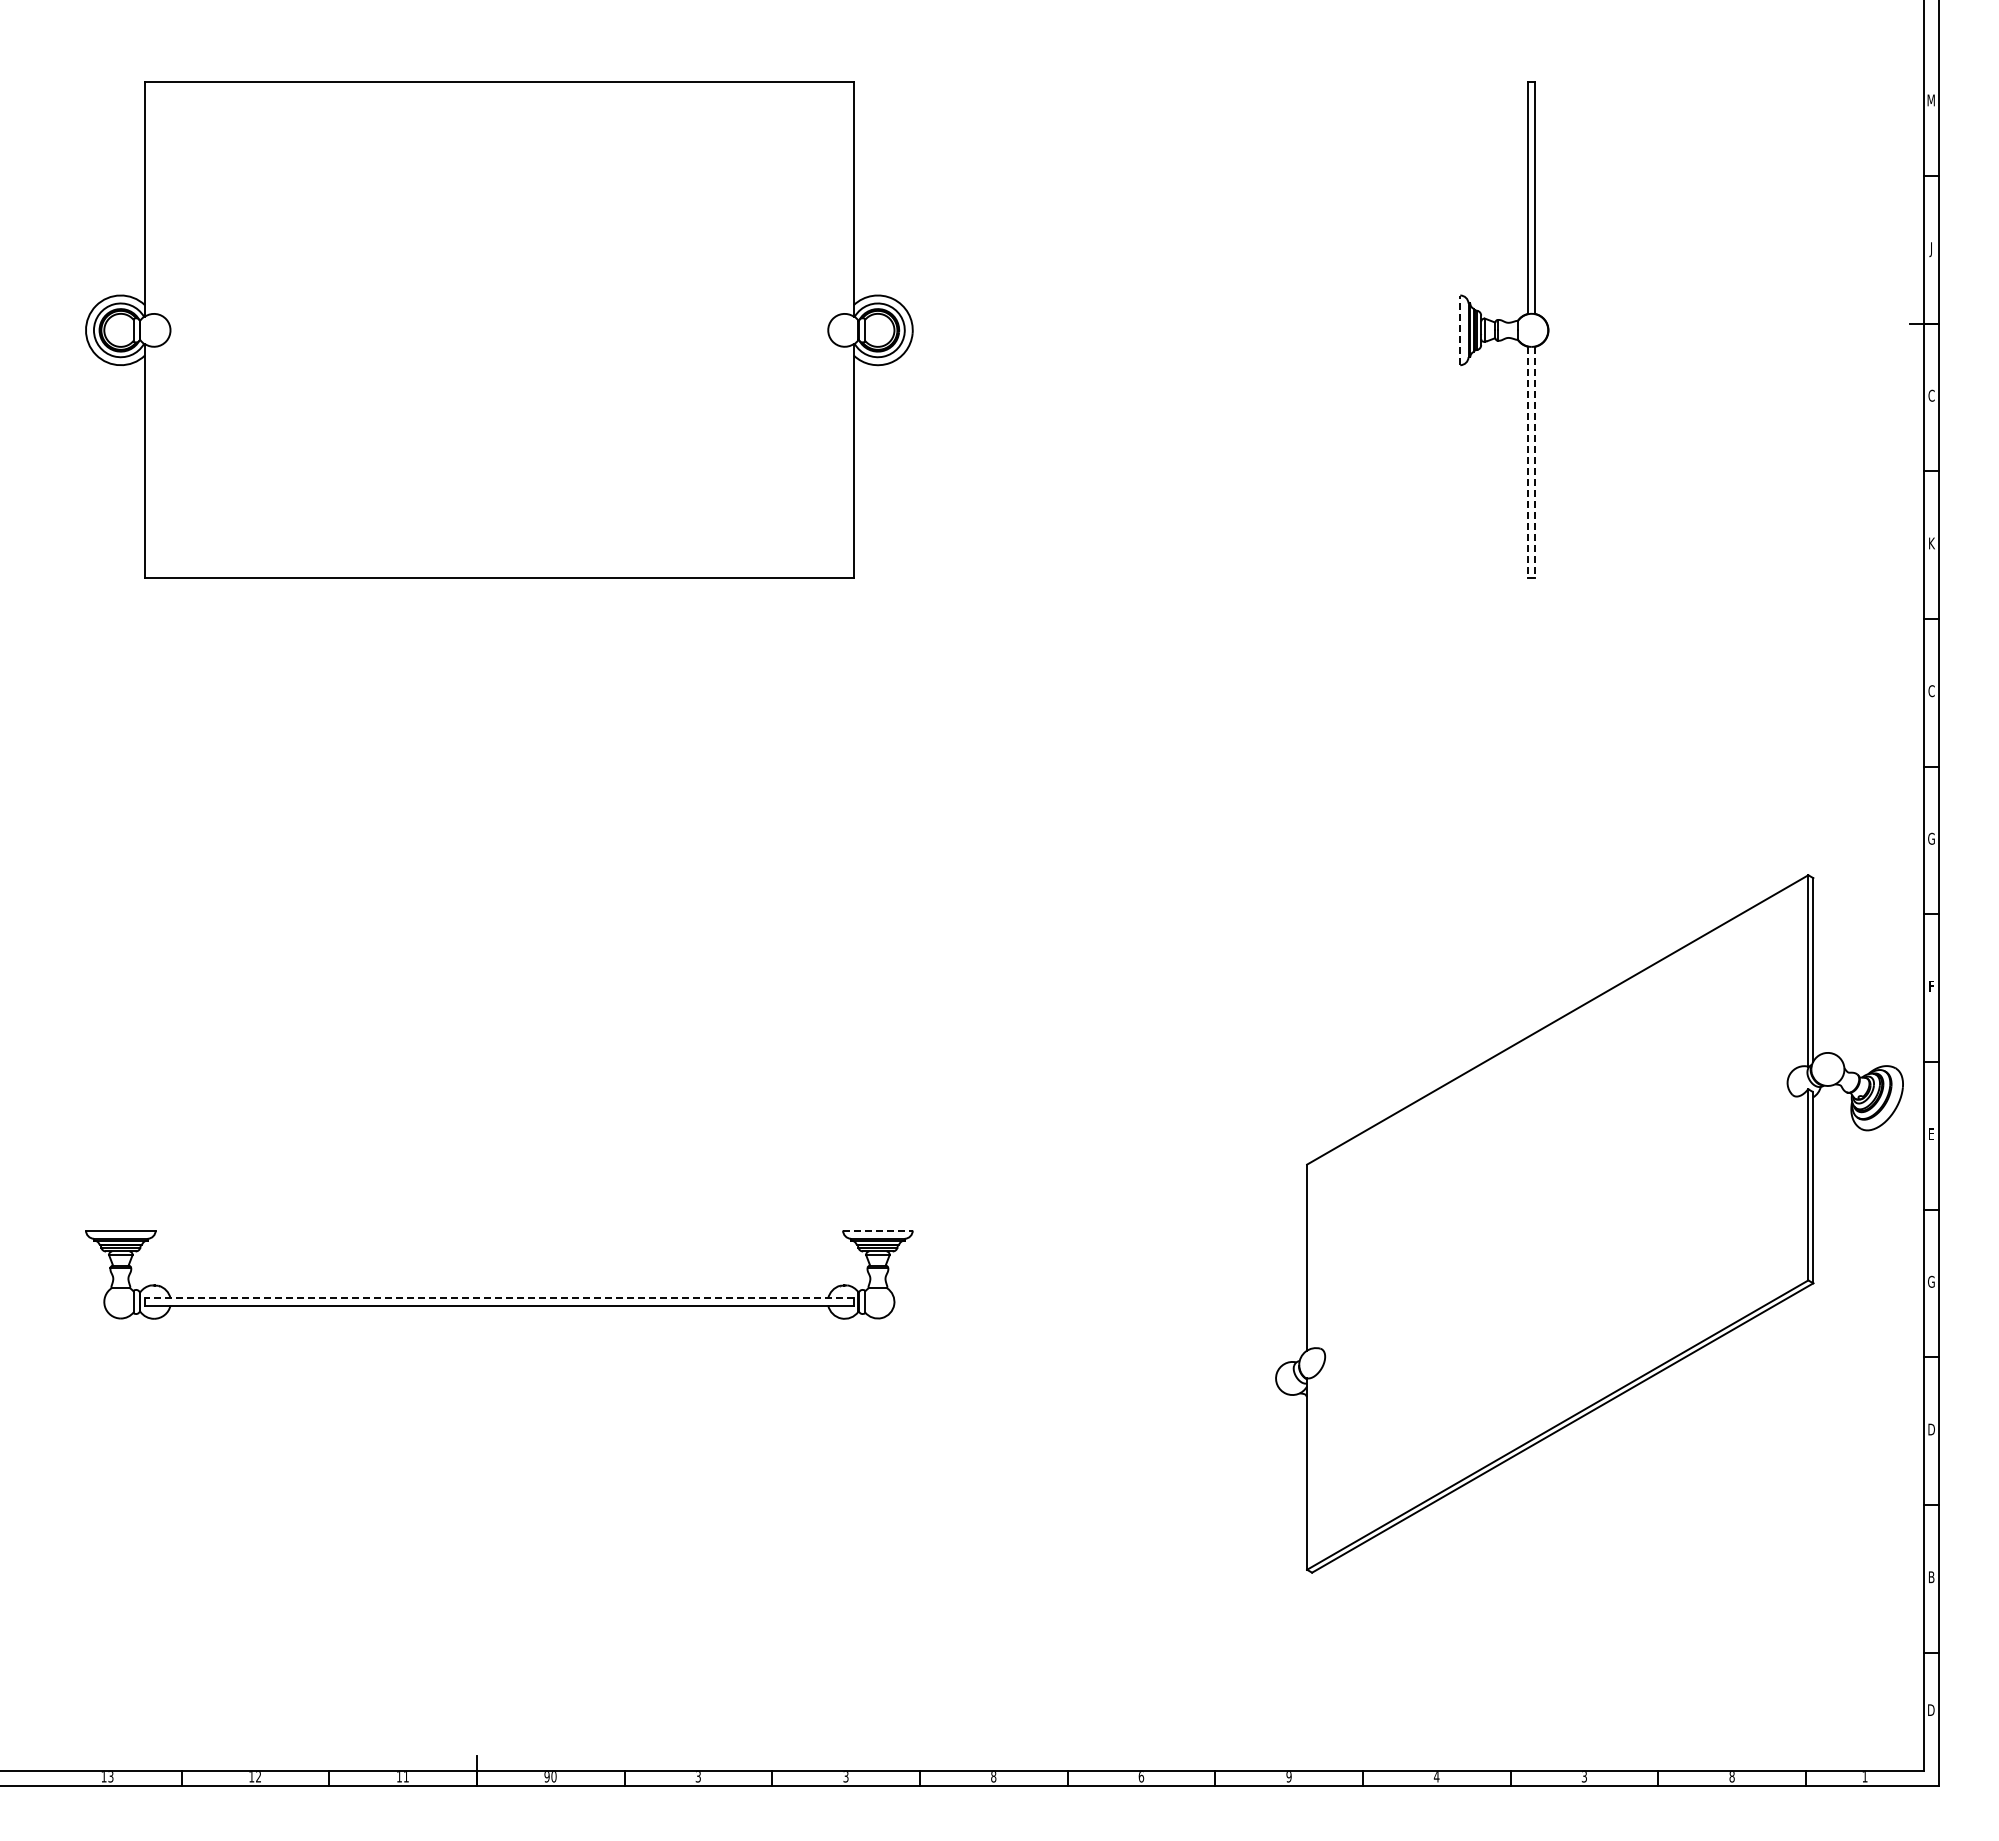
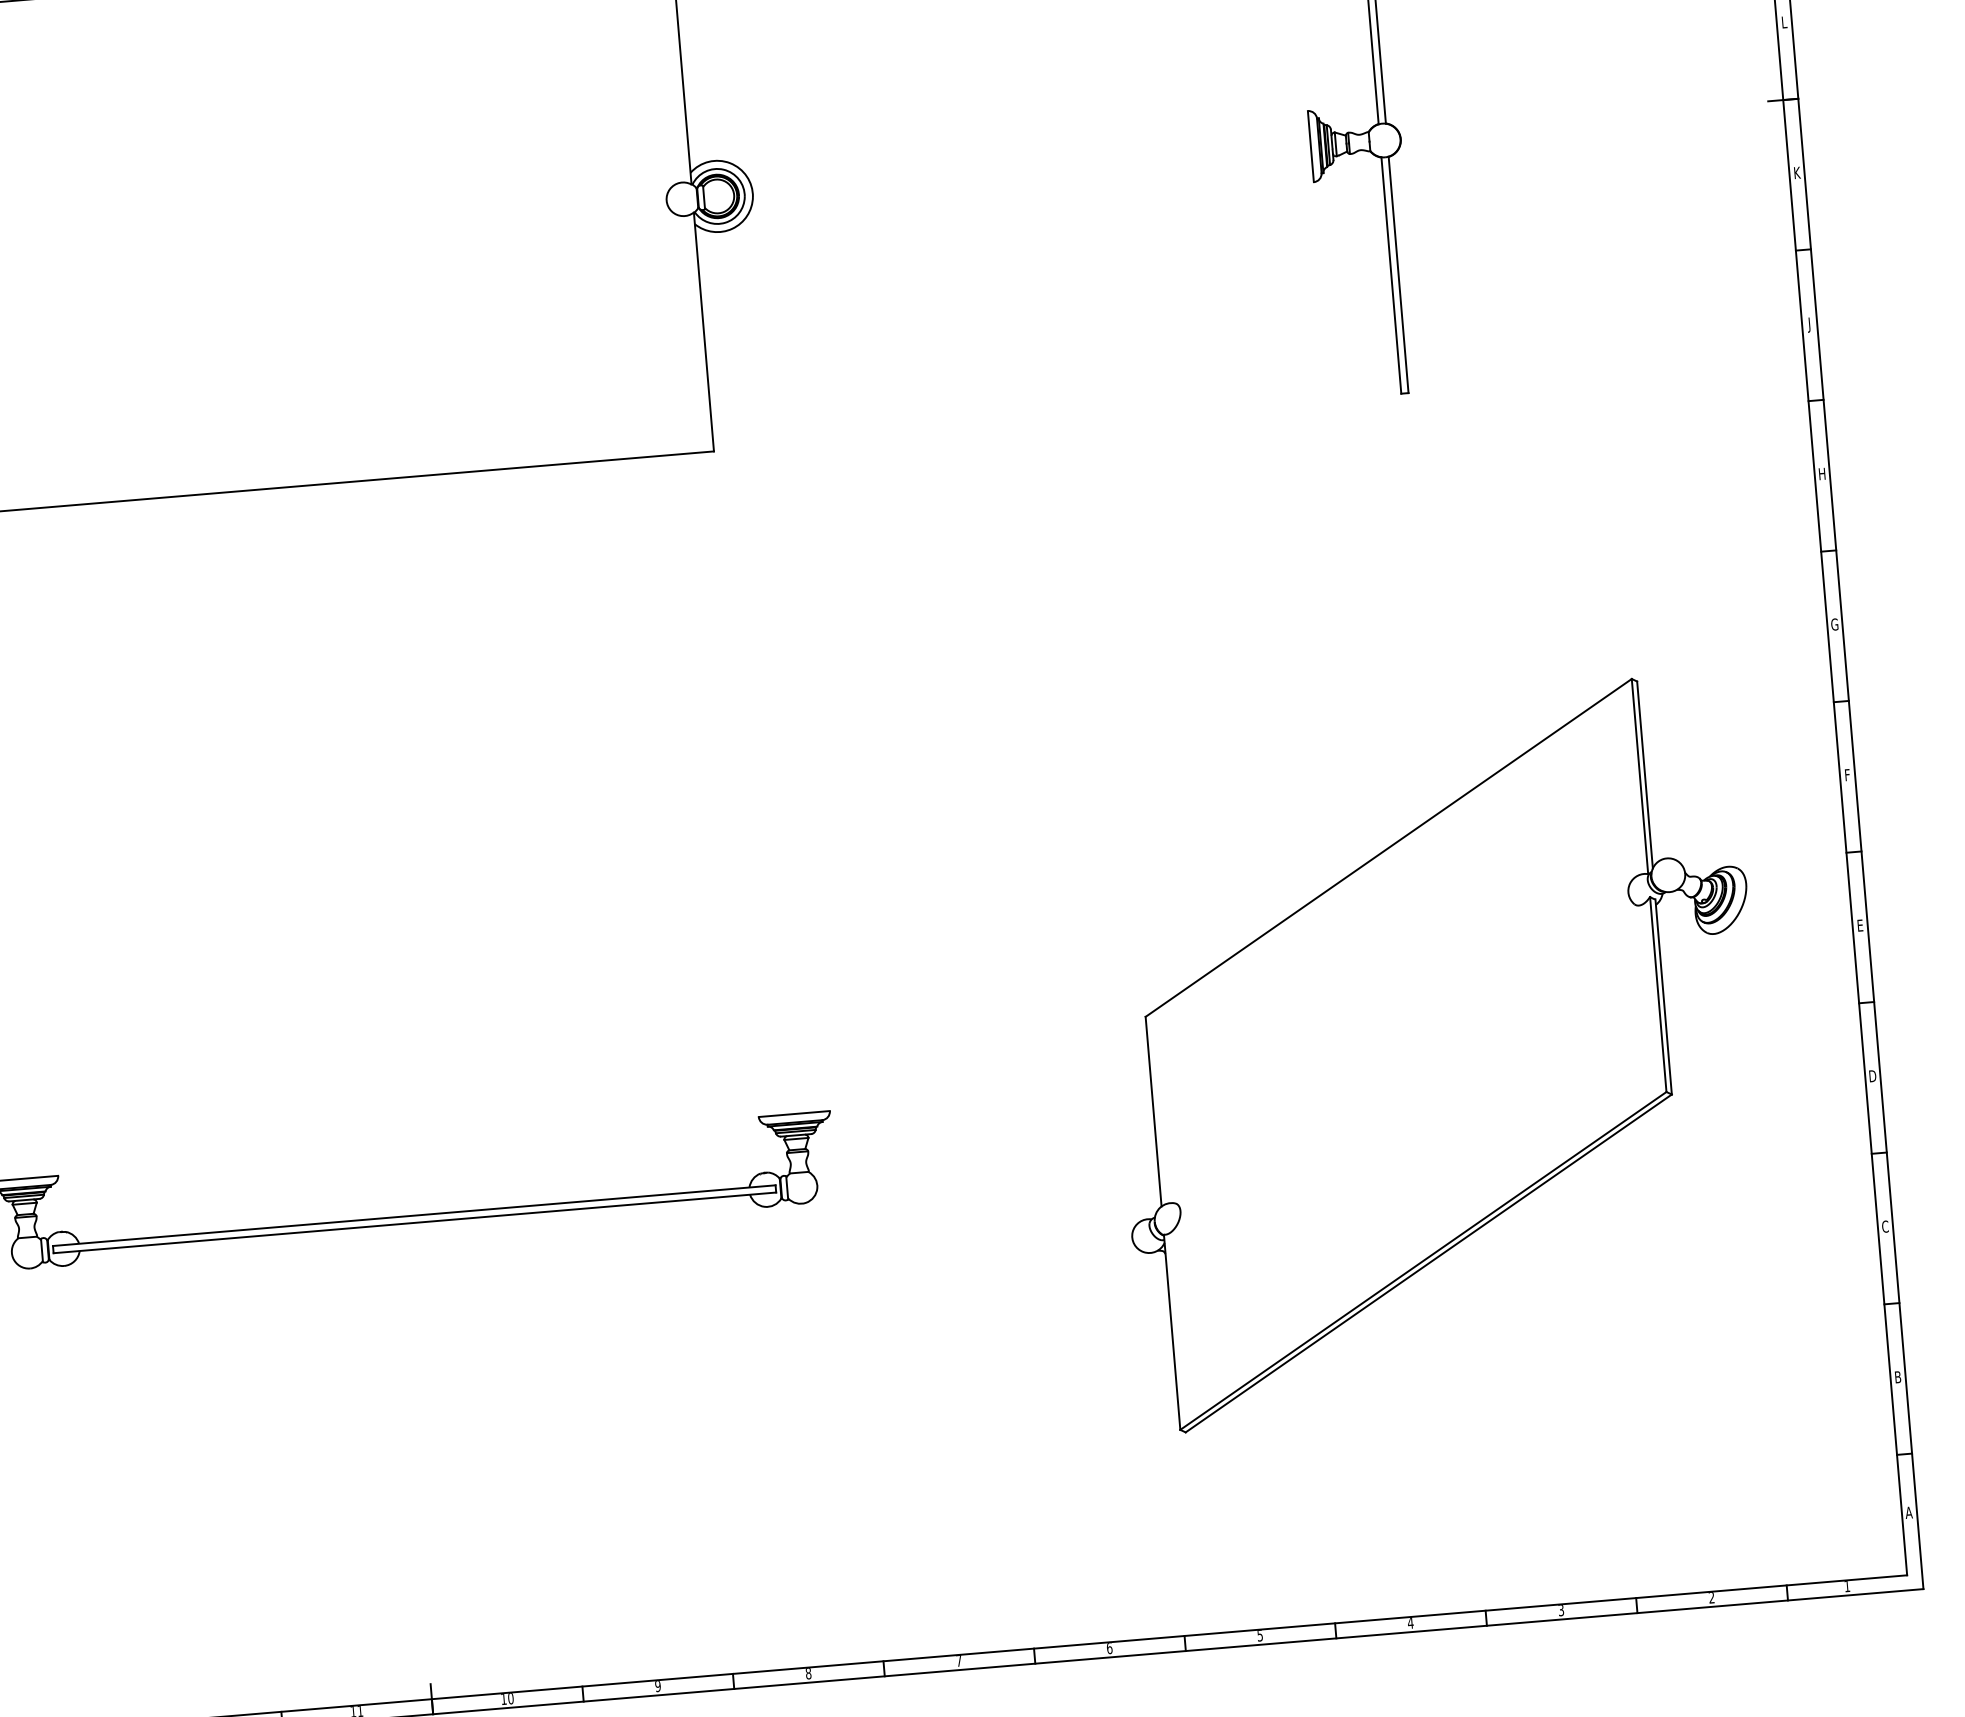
text: (1931, 249) -> (1784, 23), J -> L
line: (1460, 330) -> (1311, 146), dashed -> solid
text: (1931, 395) -> (1796, 172), C -> K
line: (1528, 462) -> (1391, 275), dashed -> solid
line: (1535, 462) -> (1398, 274), dashed -> solid
text: (1931, 544) -> (1809, 324), K -> J
text: (1931, 691) -> (1822, 474), C -> H
part: (1589, 1223) -> (1438, 1052), moved
line: (877, 1230) -> (793, 1114), dashed -> solid
text: (1931, 1281) -> (1872, 1075), G -> D
line: (498, 1298) -> (413, 1215), dashed -> solid
text: (1931, 1429) -> (1885, 1226), D -> C
text: (1930, 1709) -> (1908, 1512), D -> A
text: (546, 1777) -> (503, 1699), 90 -> 10
text: (697, 1777) -> (657, 1686), 3 -> 9
text: (845, 1777) -> (808, 1674), 3 -> 8
text: (993, 1777) -> (958, 1661), 8 -> 7
text: (1288, 1777) -> (1259, 1636), 9 -> 5
text: (1731, 1777) -> (1711, 1598), 8 -> 2

